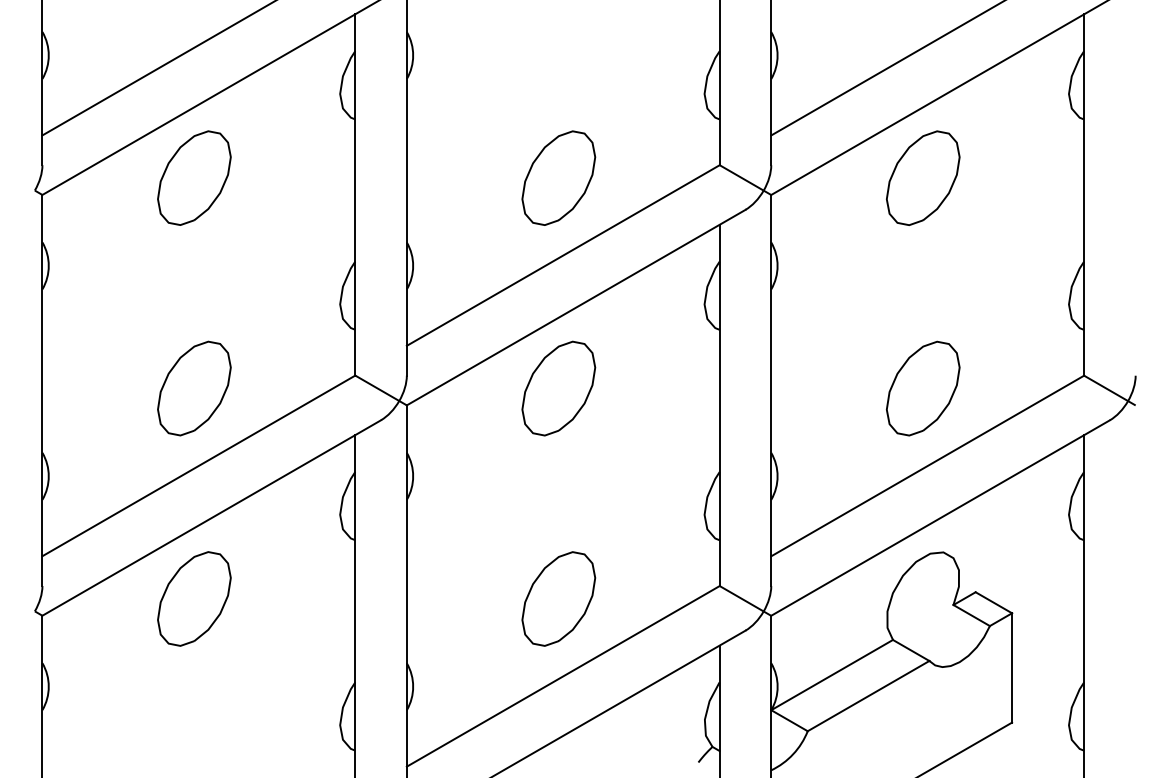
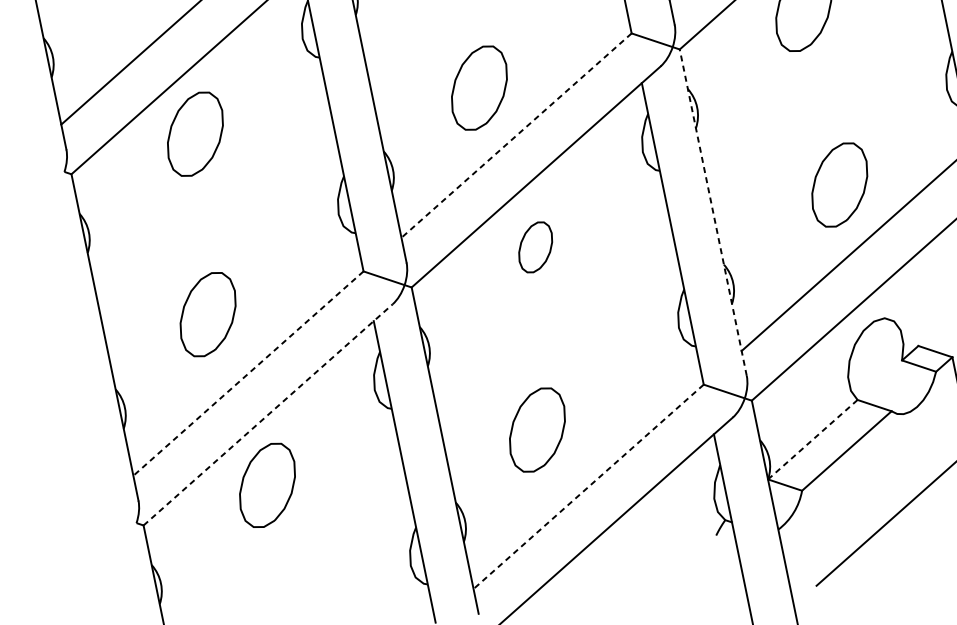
part: (558, 177) -> (479, 87), moved
line: (563, 255) -> (516, 135), solid -> dashed
part: (194, 388) -> (208, 314), moved
part: (558, 388) -> (535, 247), size x0.6
line: (771, 390) -> (713, 212), solid -> dashed
line: (198, 465) -> (248, 373), solid -> dashed
line: (211, 518) -> (268, 415), solid -> dashed
part: (558, 598) -> (537, 429), moved
line: (831, 675) -> (812, 440), solid -> dashed
line: (563, 676) -> (588, 486), solid -> dashed

